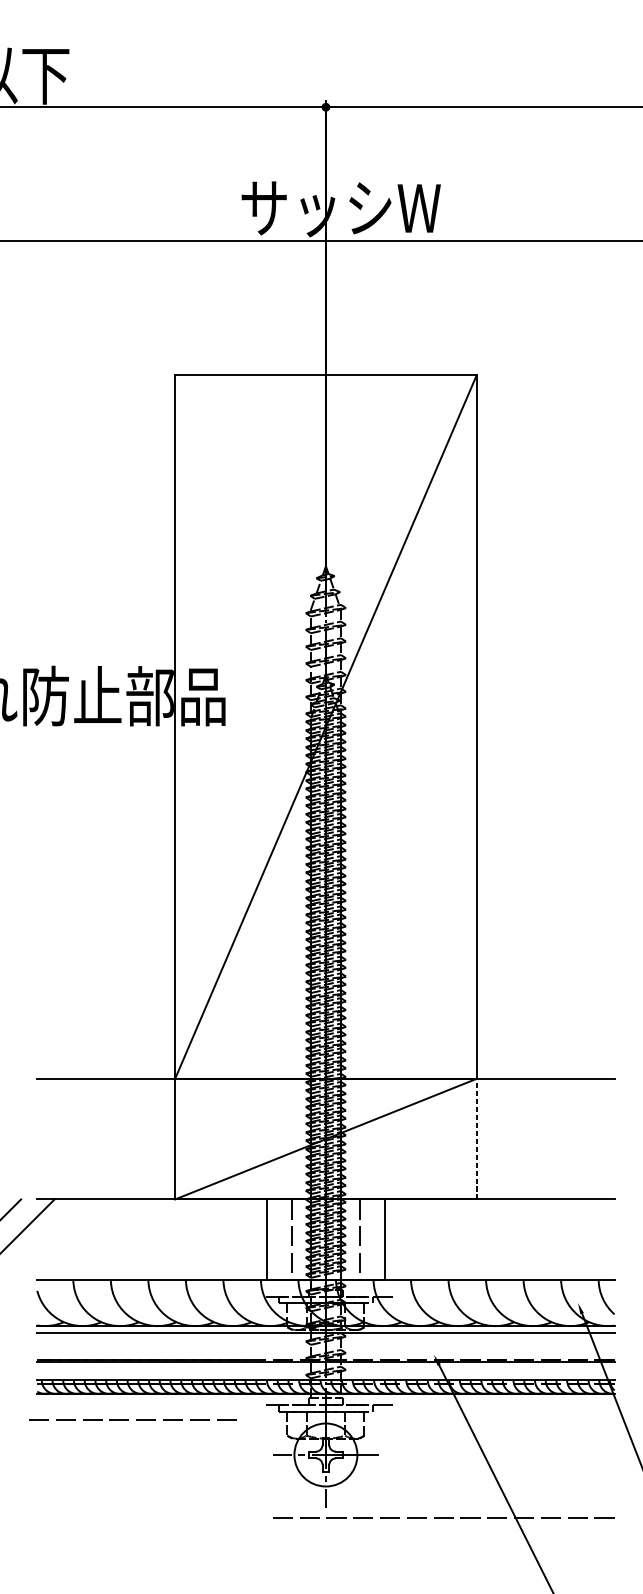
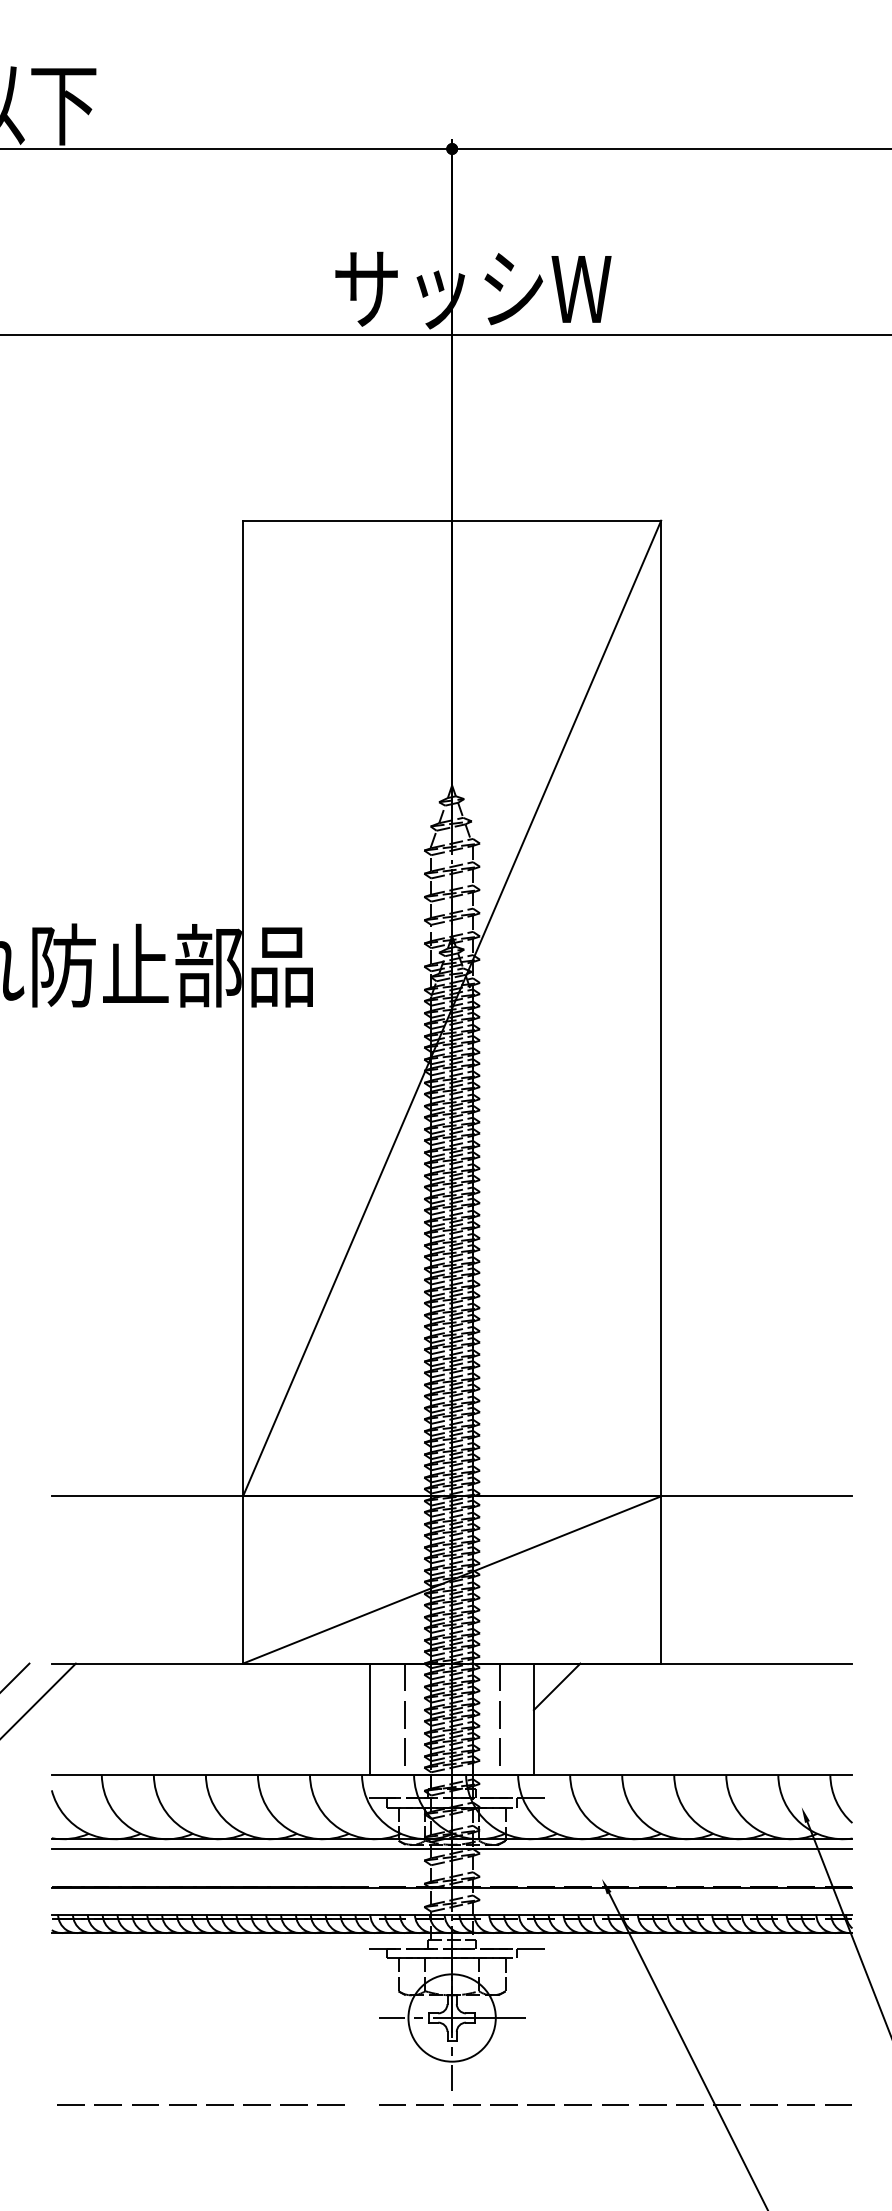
line: (476, 1138) -> (661, 1579), dashed -> solid
line: (401, 1215) -> (556, 1686), added
line: (129, 1420) -> (196, 2104), moved

